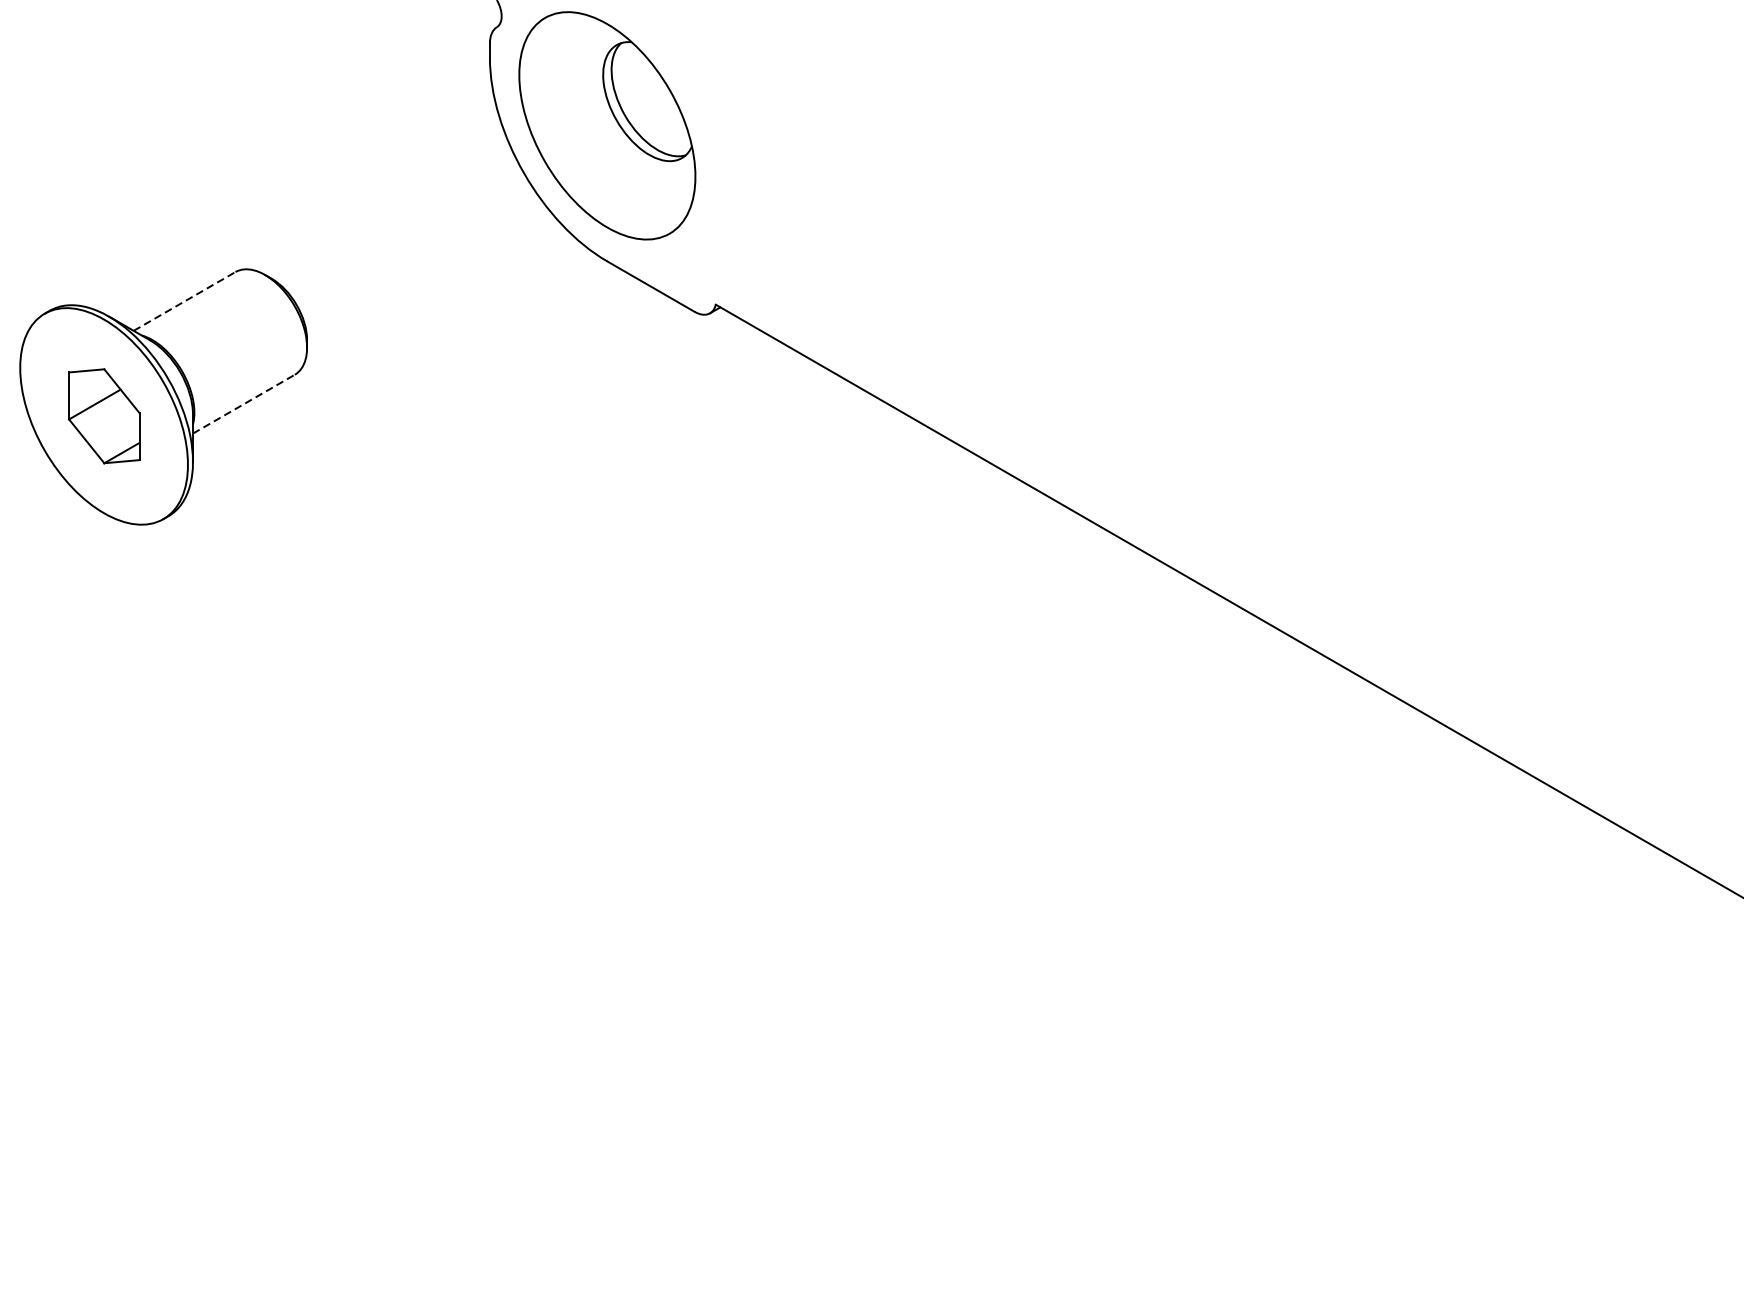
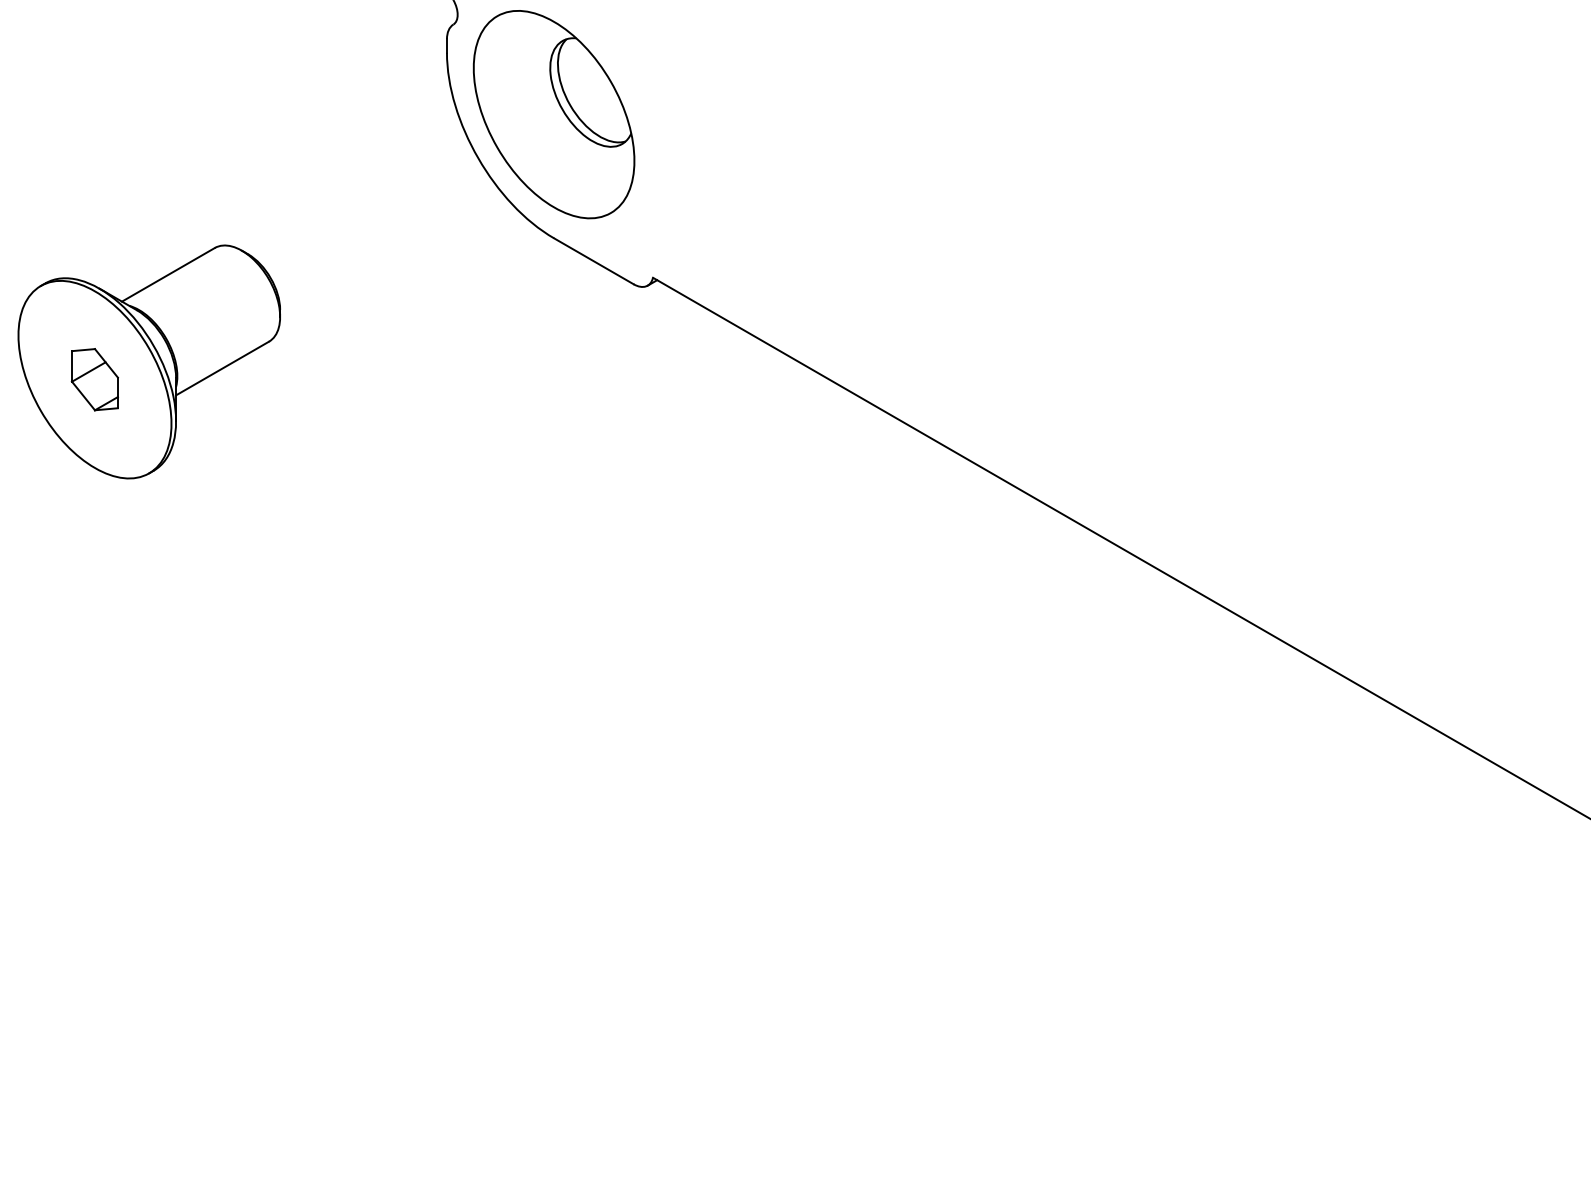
line: (184, 301) -> (168, 274), dashed -> solid
line: (243, 404) -> (222, 368), dashed -> solid
part: (103, 416) -> (94, 379), size x0.71

